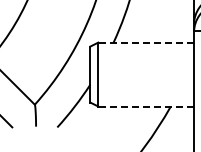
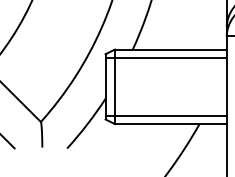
line: (146, 42) -> (171, 49), dashed -> solid
line: (142, 49) -> (166, 57), added
line: (142, 99) -> (166, 115), added
line: (146, 106) -> (171, 124), dashed -> solid

